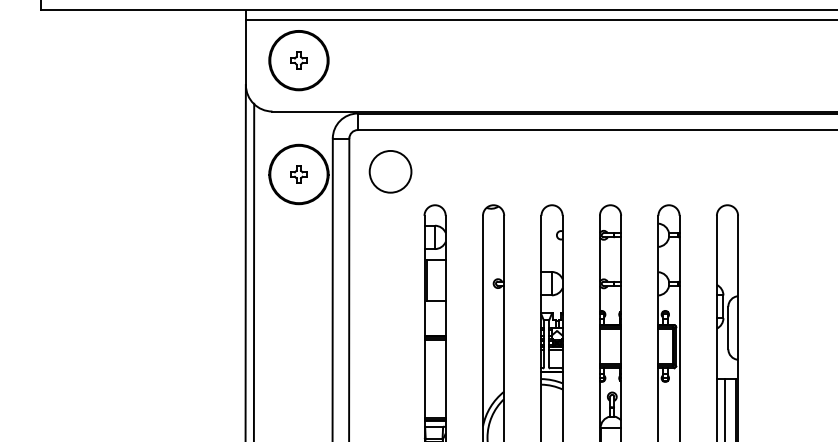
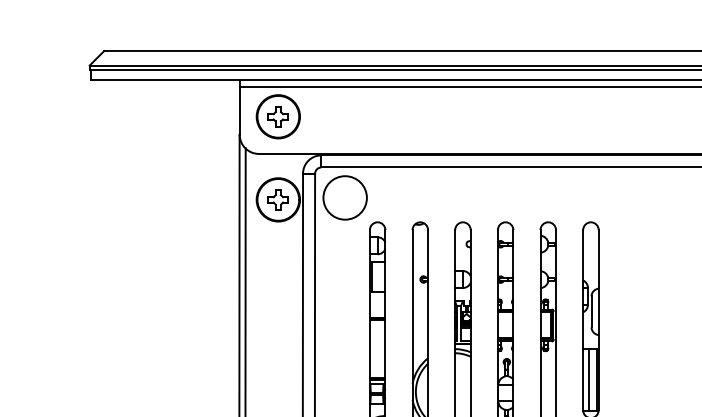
part: (297, 60) -> (277, 116), size x1.67
circle: (389, 171) -> (344, 197), size x1.43
part: (297, 173) -> (277, 199), size x1.67

